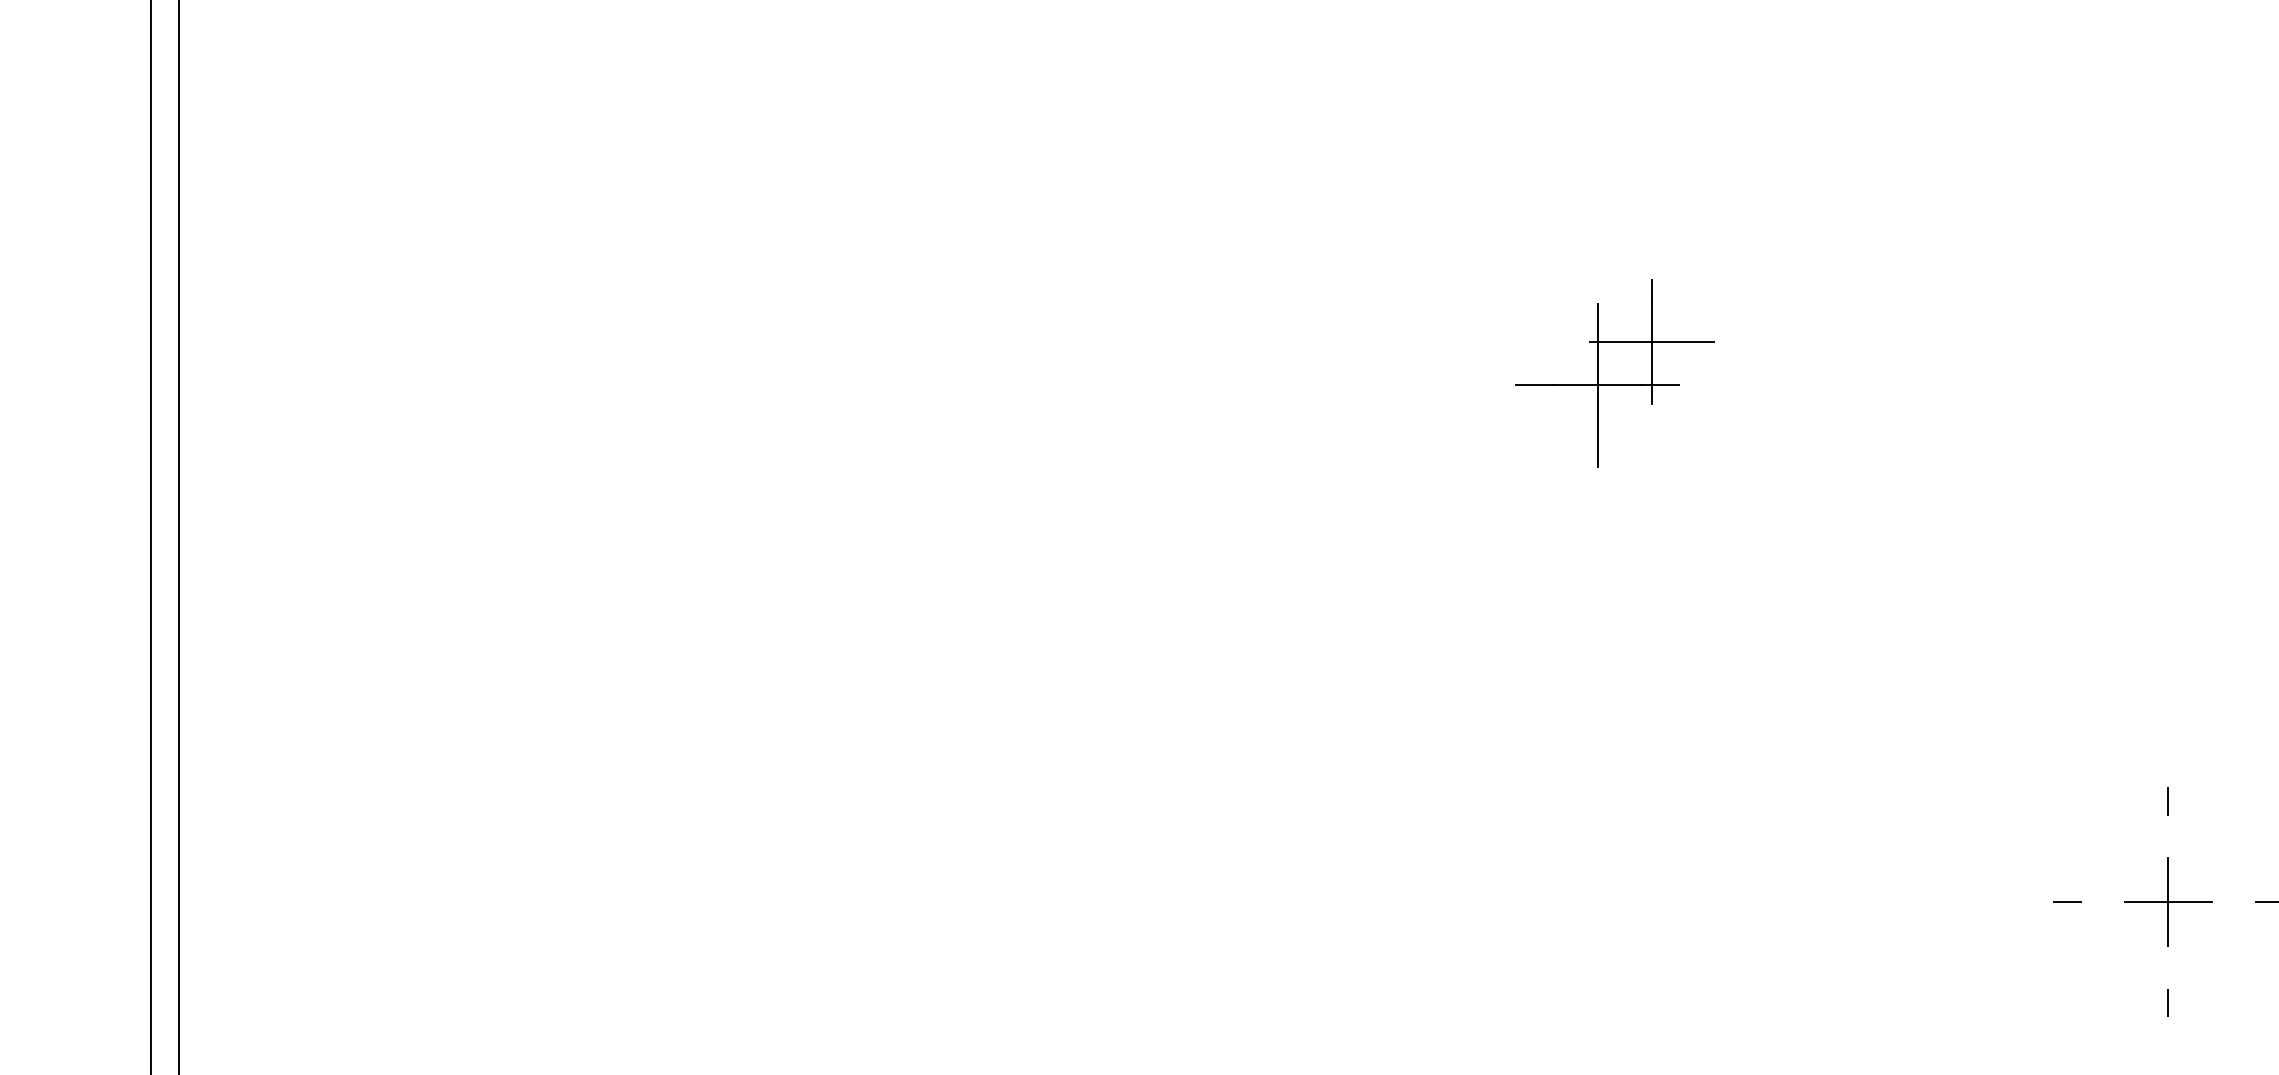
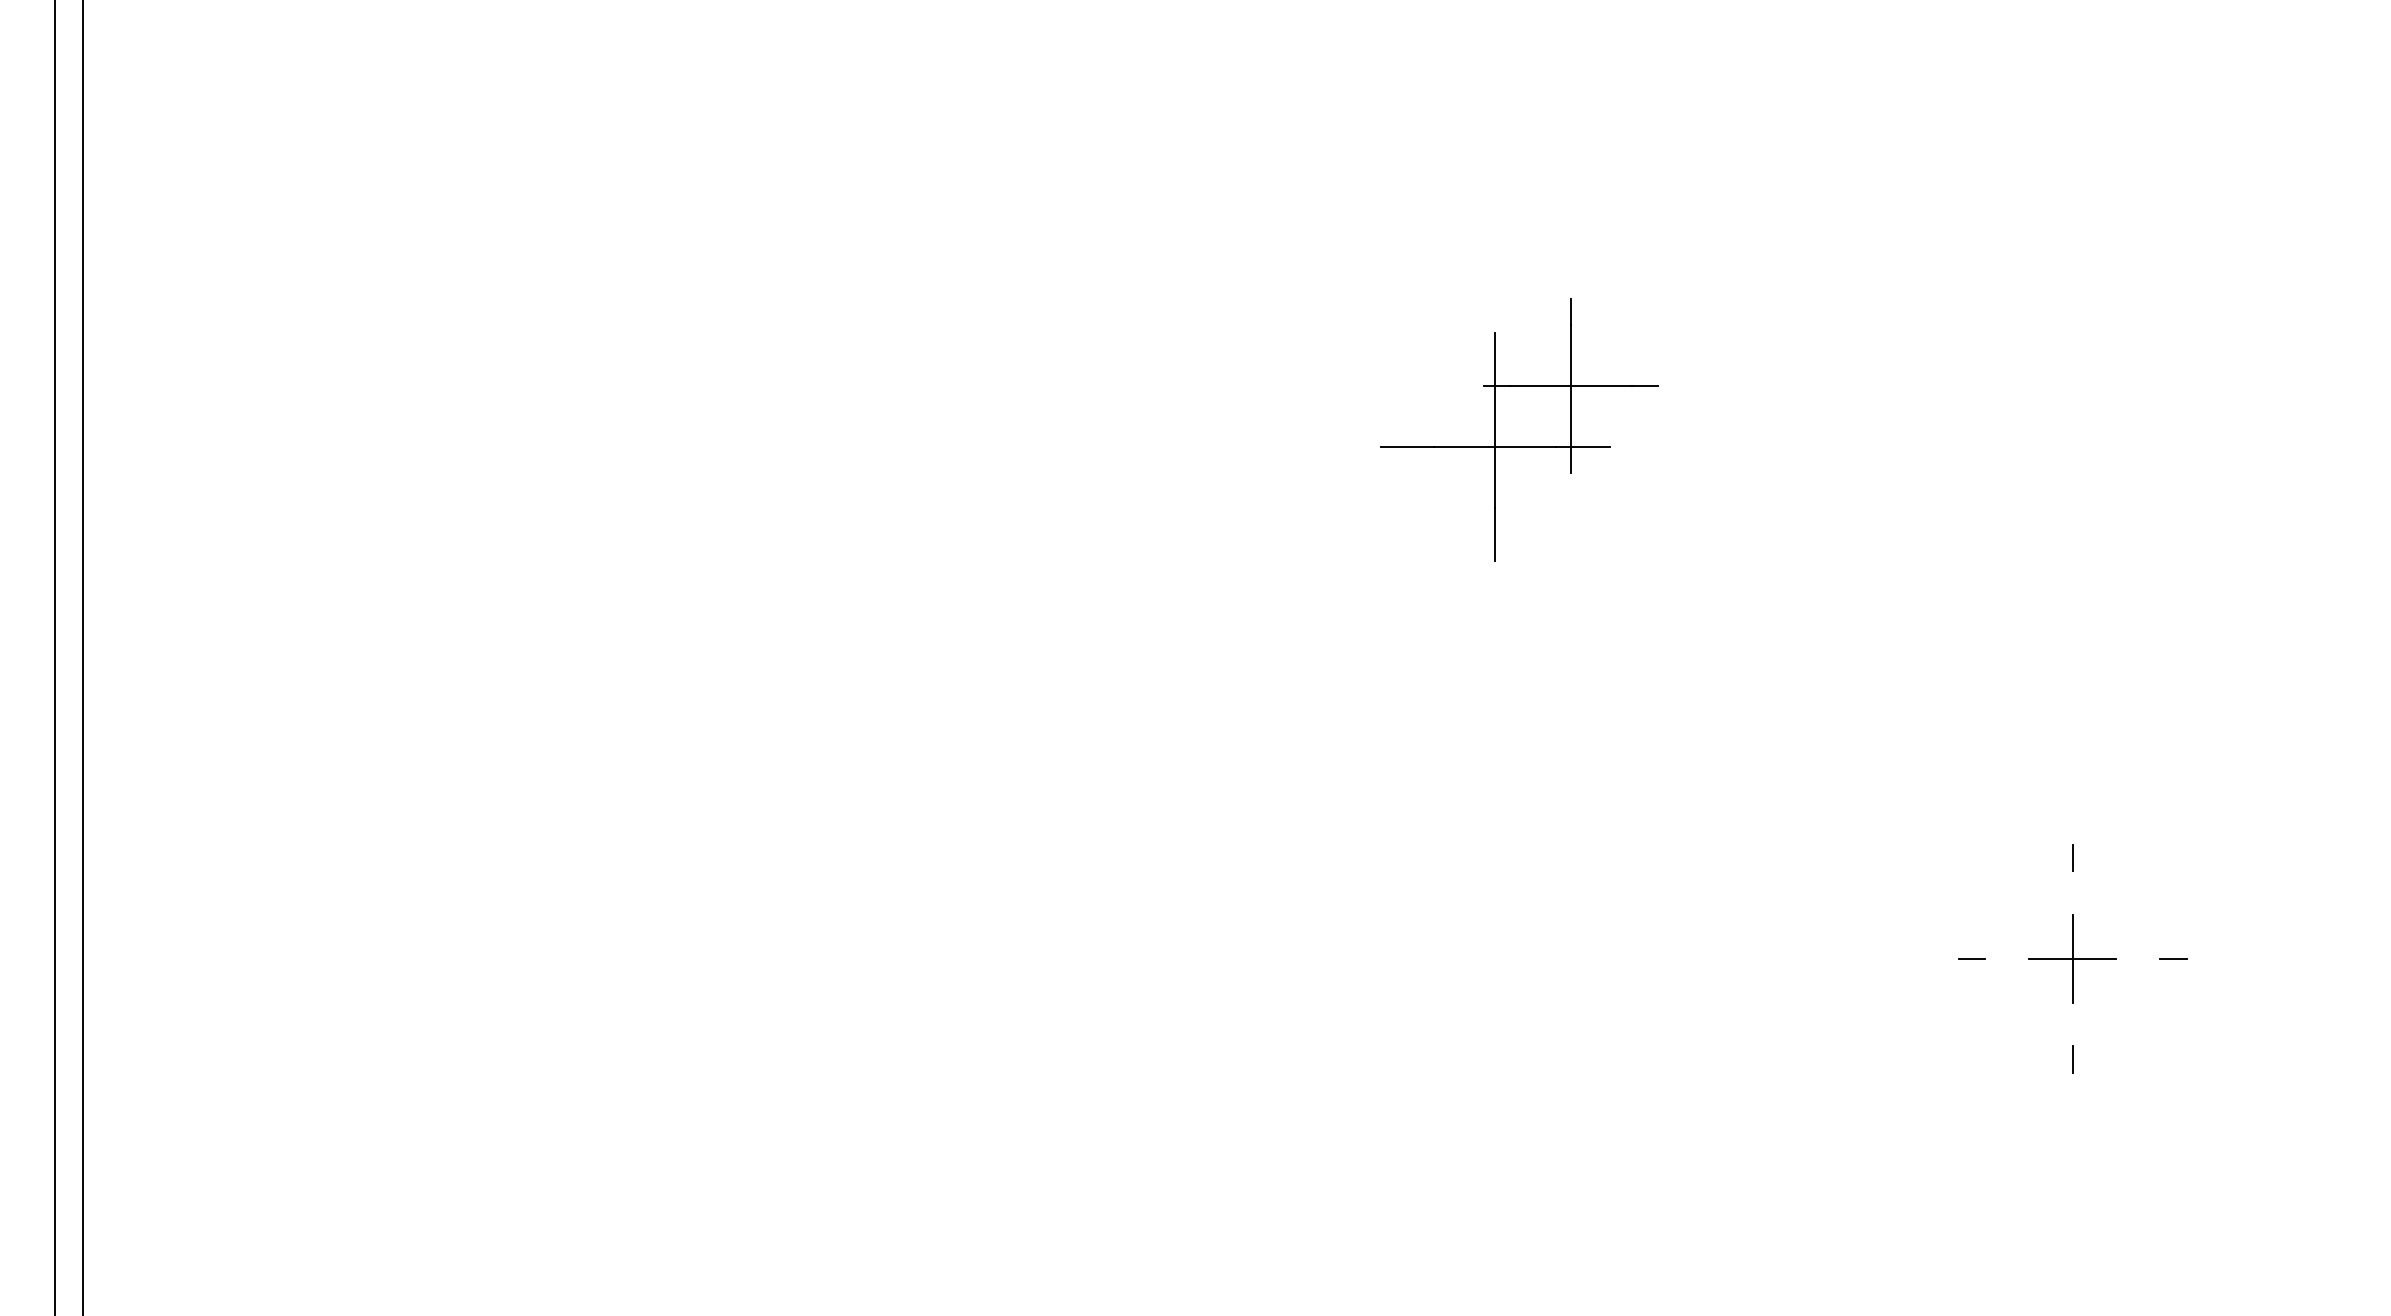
part: (1614, 372) -> (1518, 429), size x1.4

